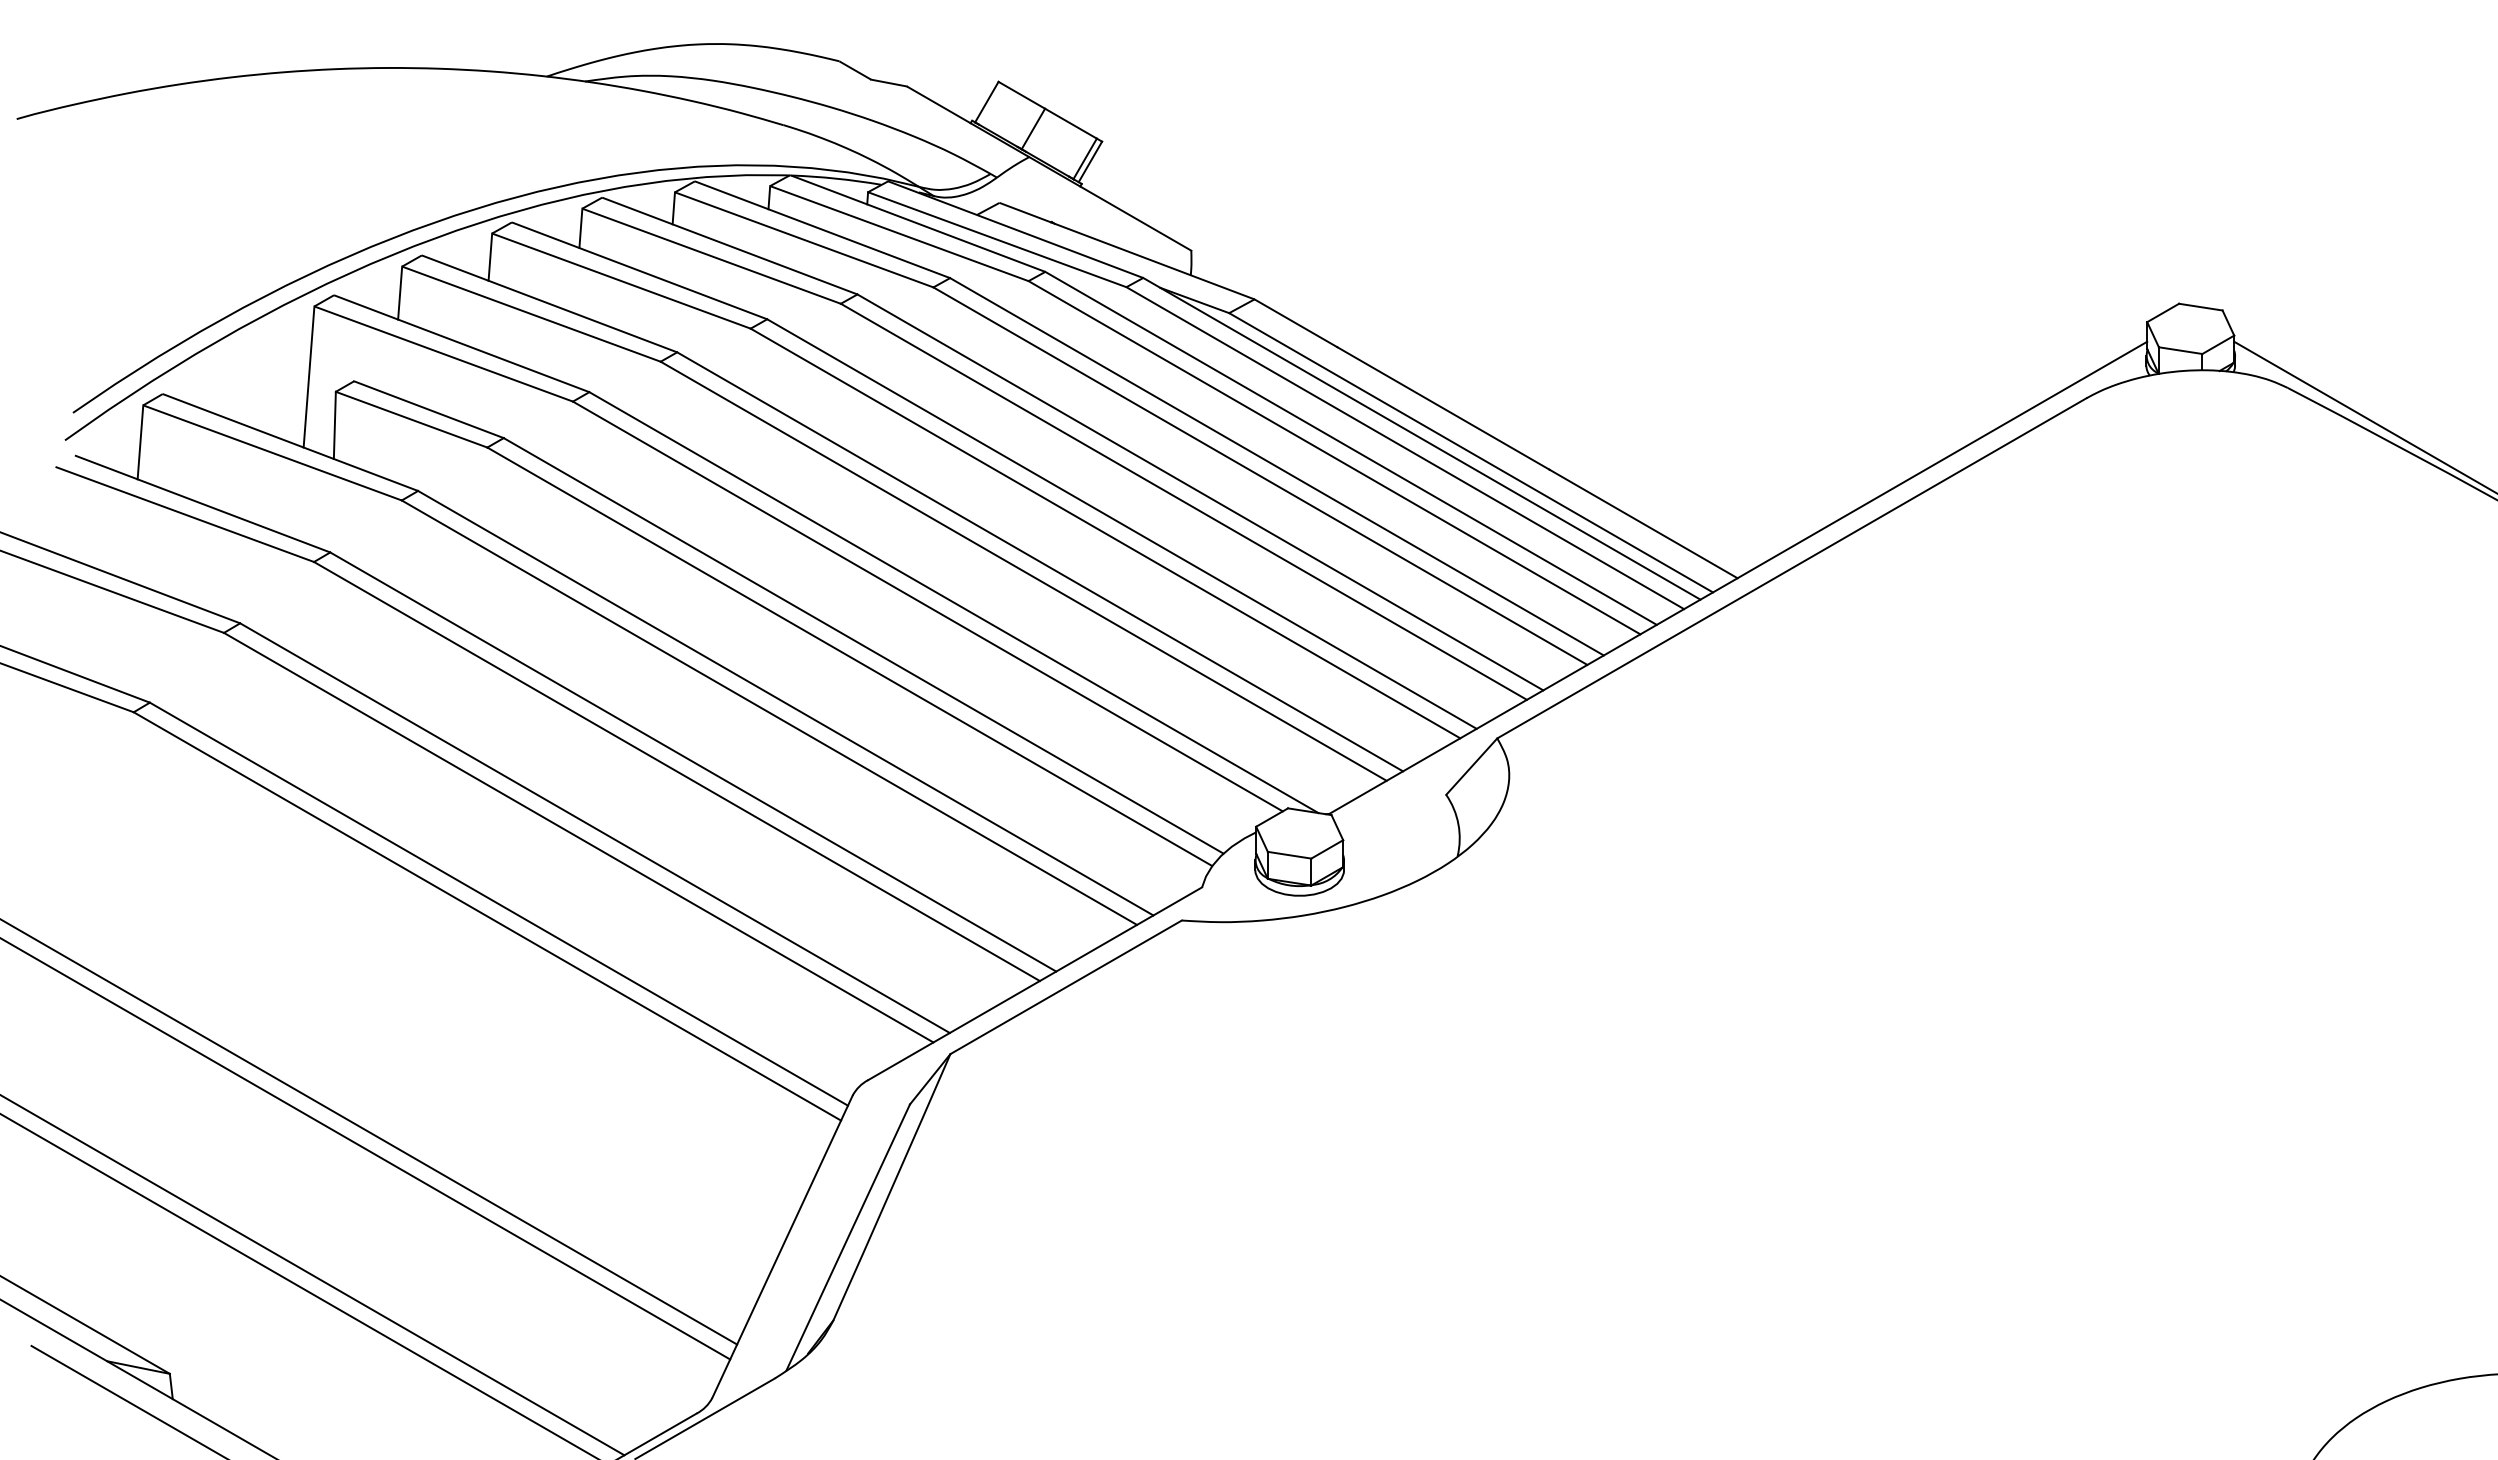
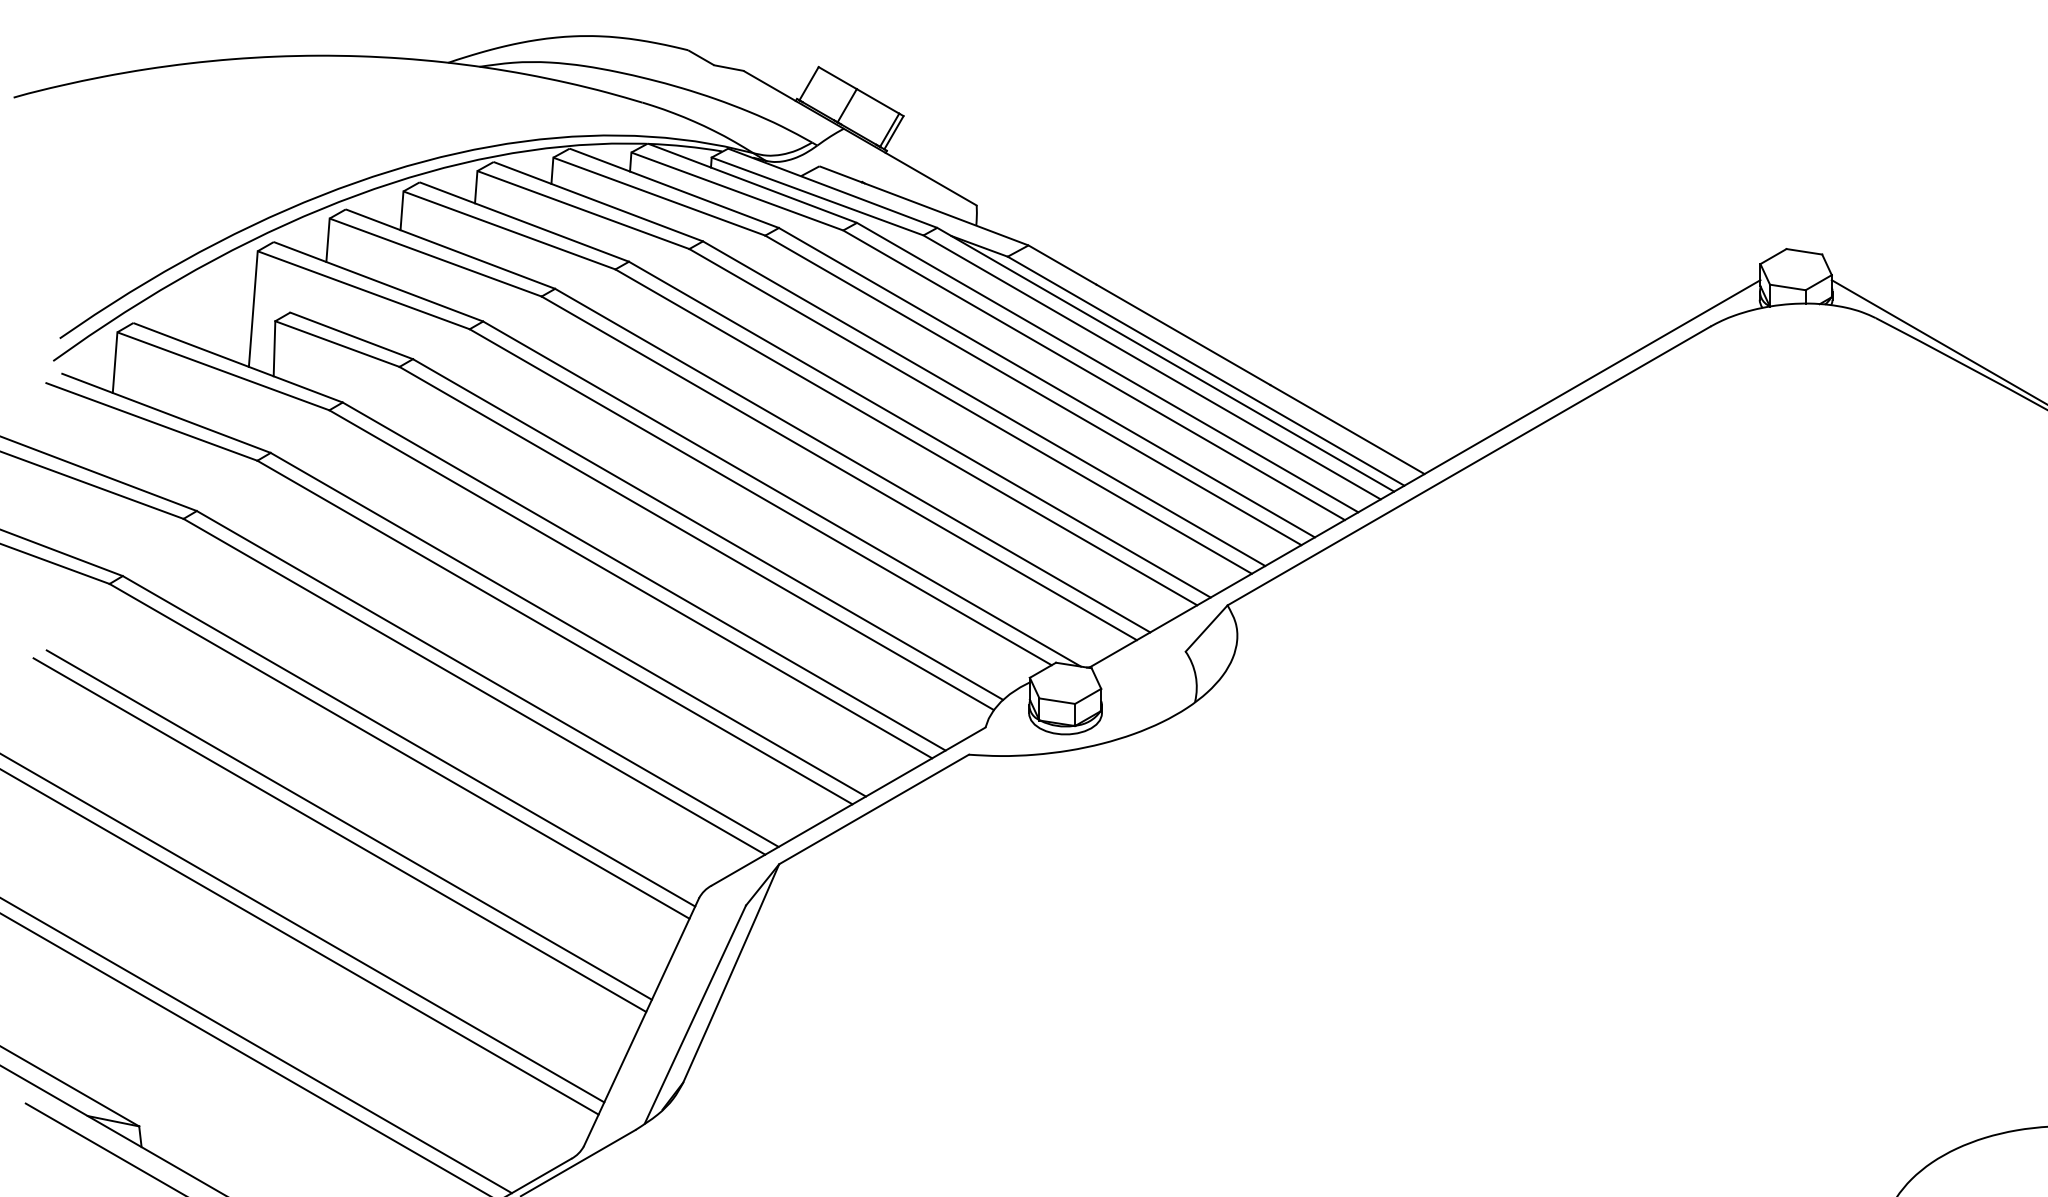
line: (426, 1006) -> (349, 825), added
line: (414, 1018) -> (339, 835), added

